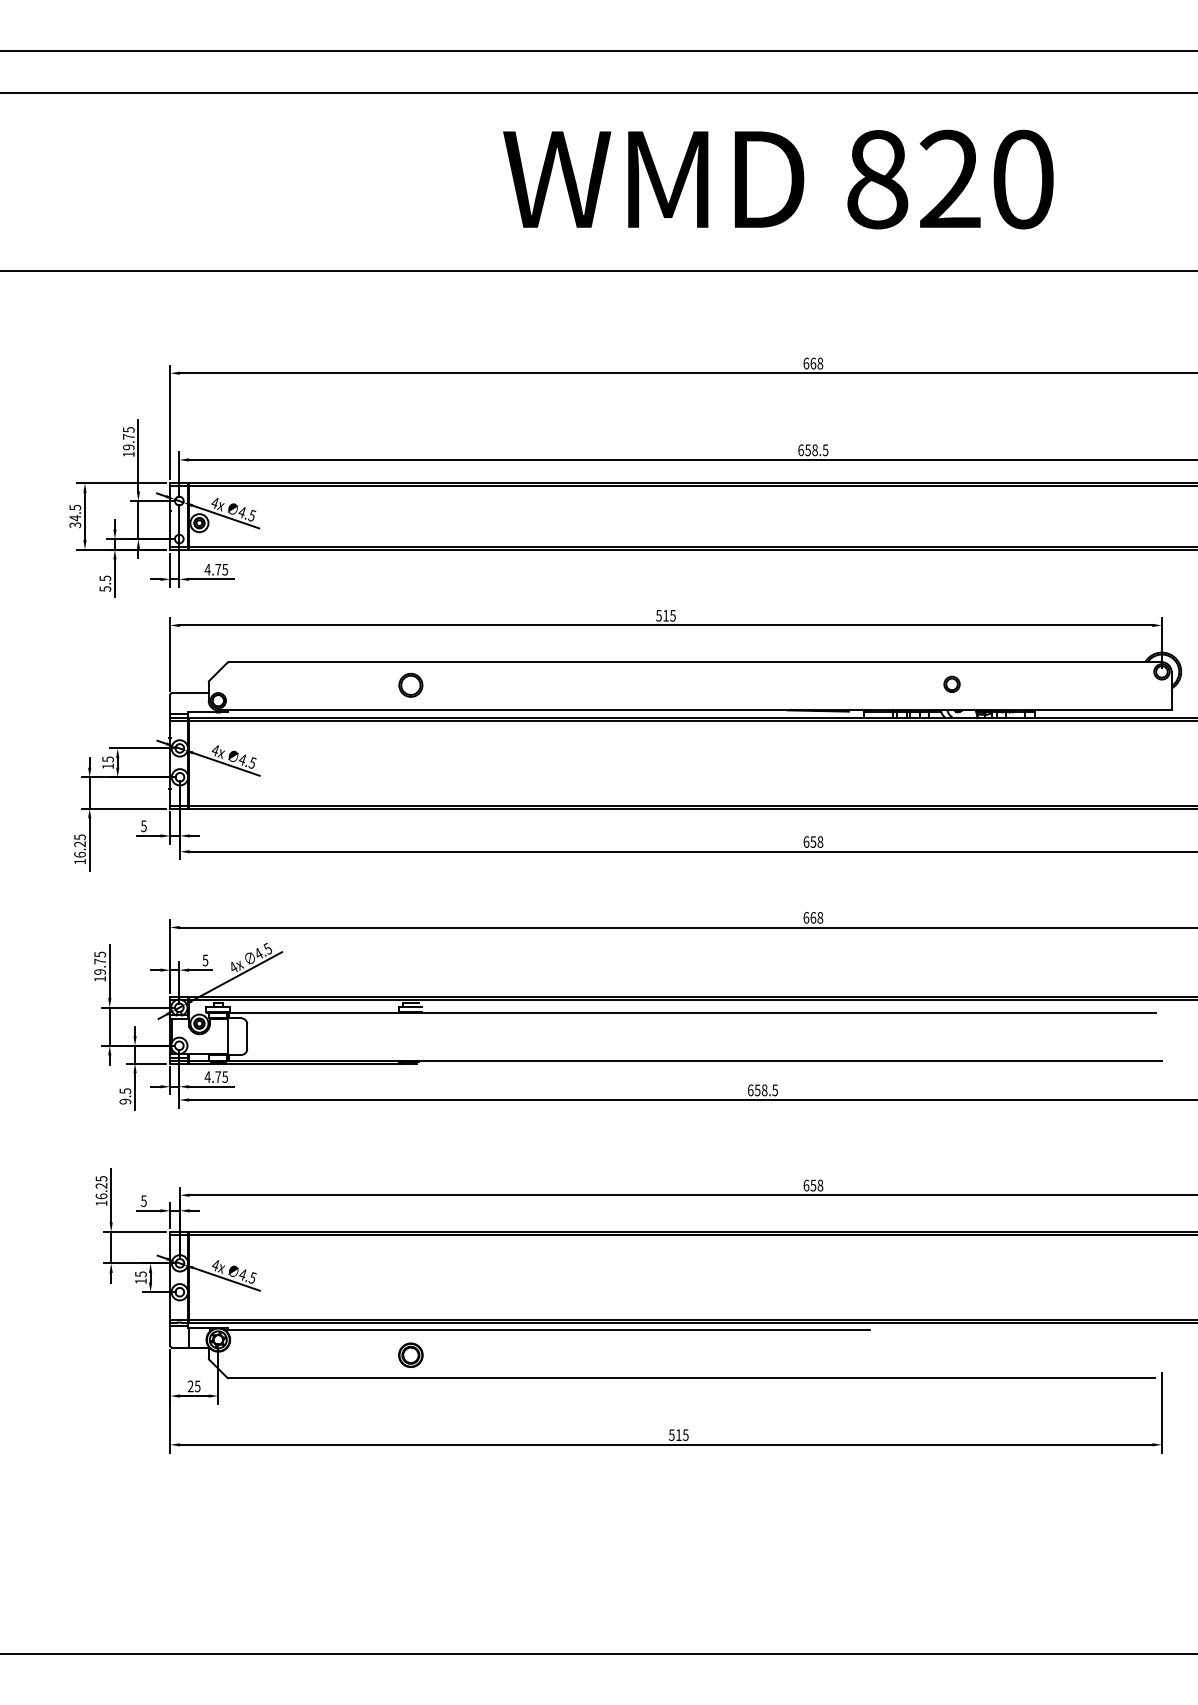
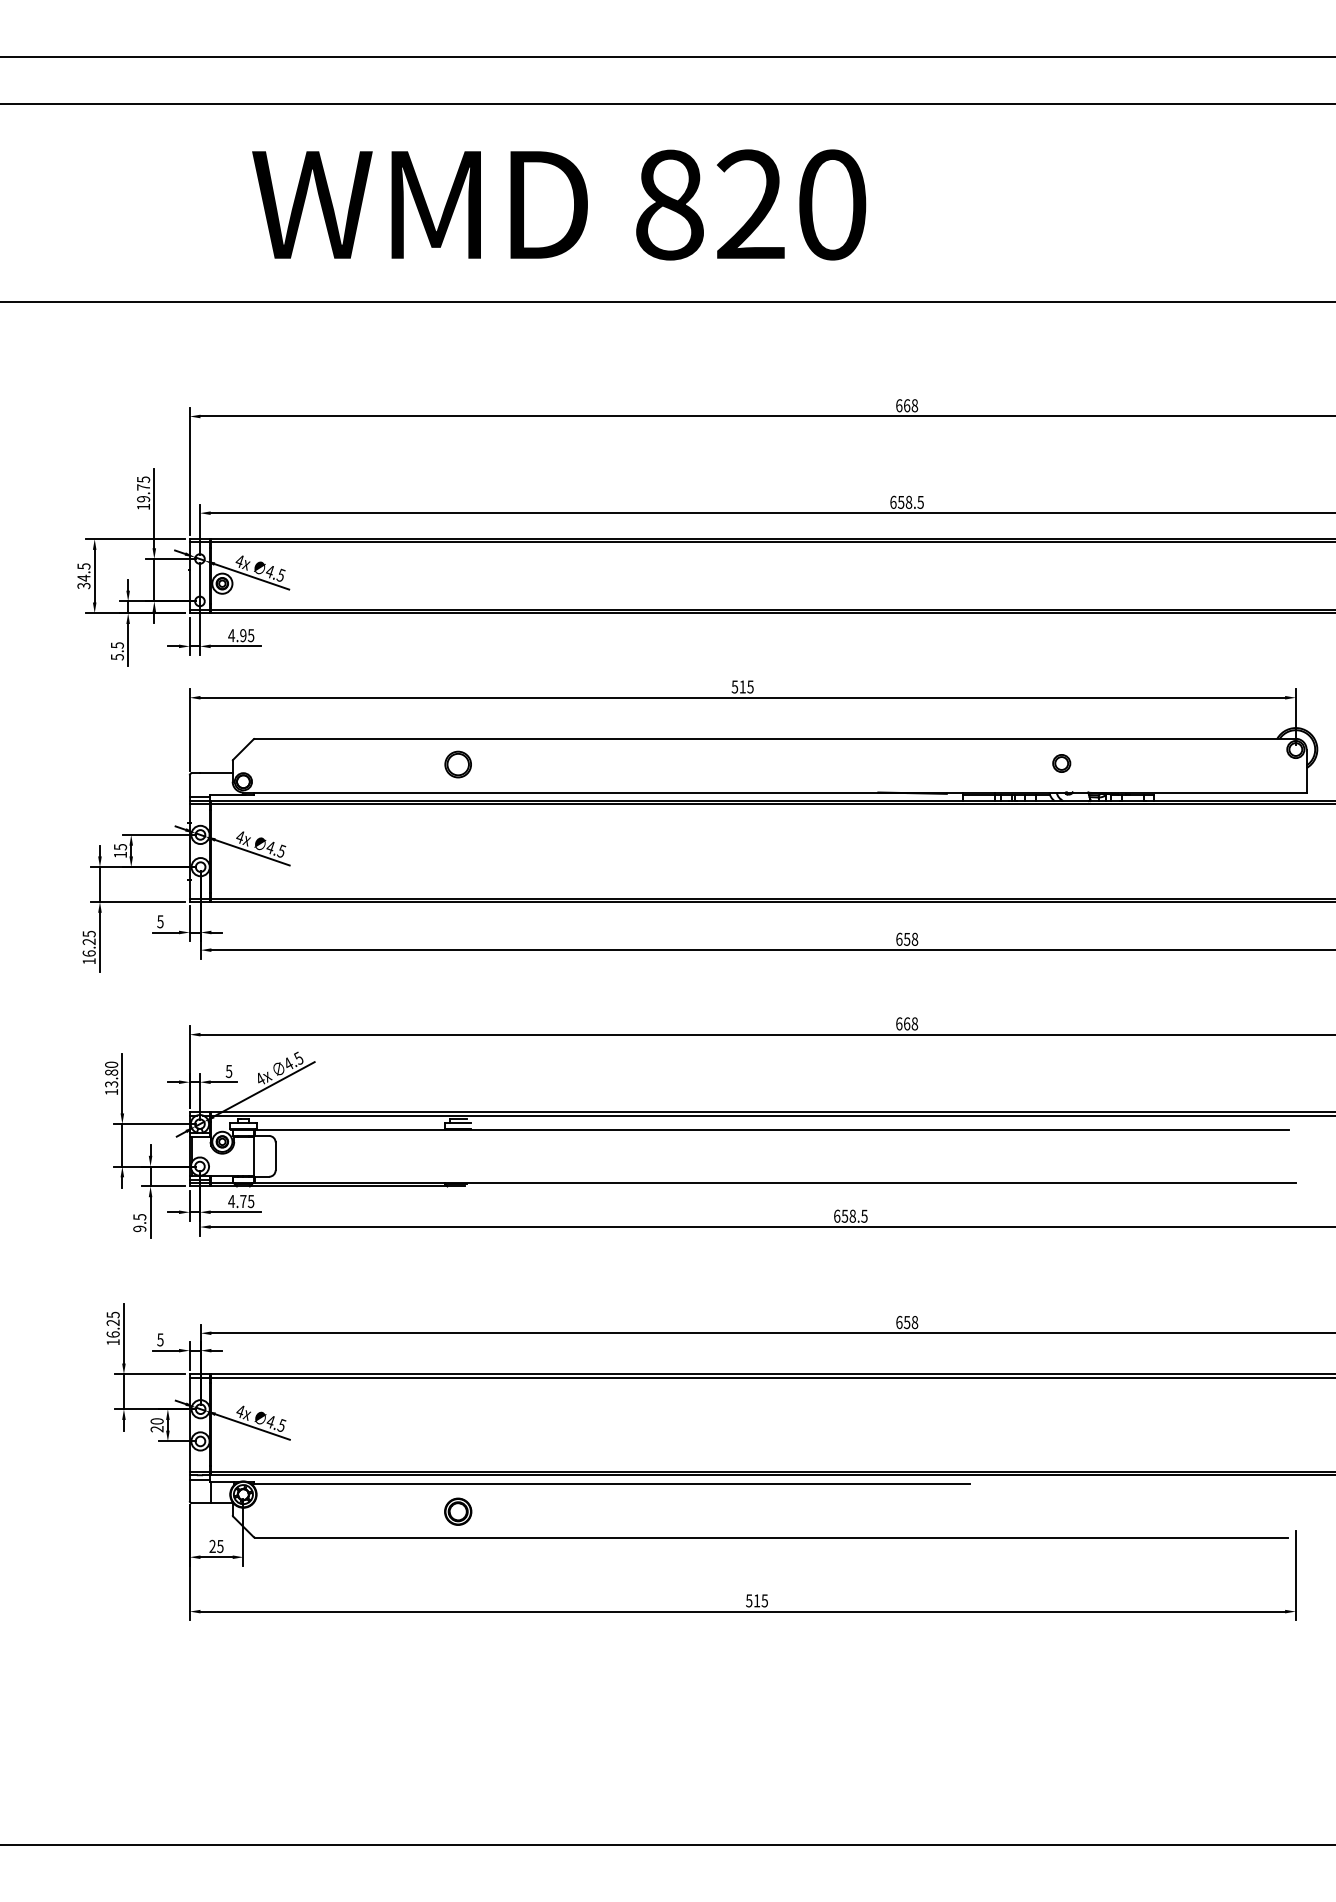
text: (778, 179) -> (559, 204), moved
text: (218, 569) -> (243, 635), 4.75 -> 4.95
text: (100, 962) -> (112, 1073), 19.75 -> 13.80
text: (140, 1277) -> (156, 1425), 15 -> 20

